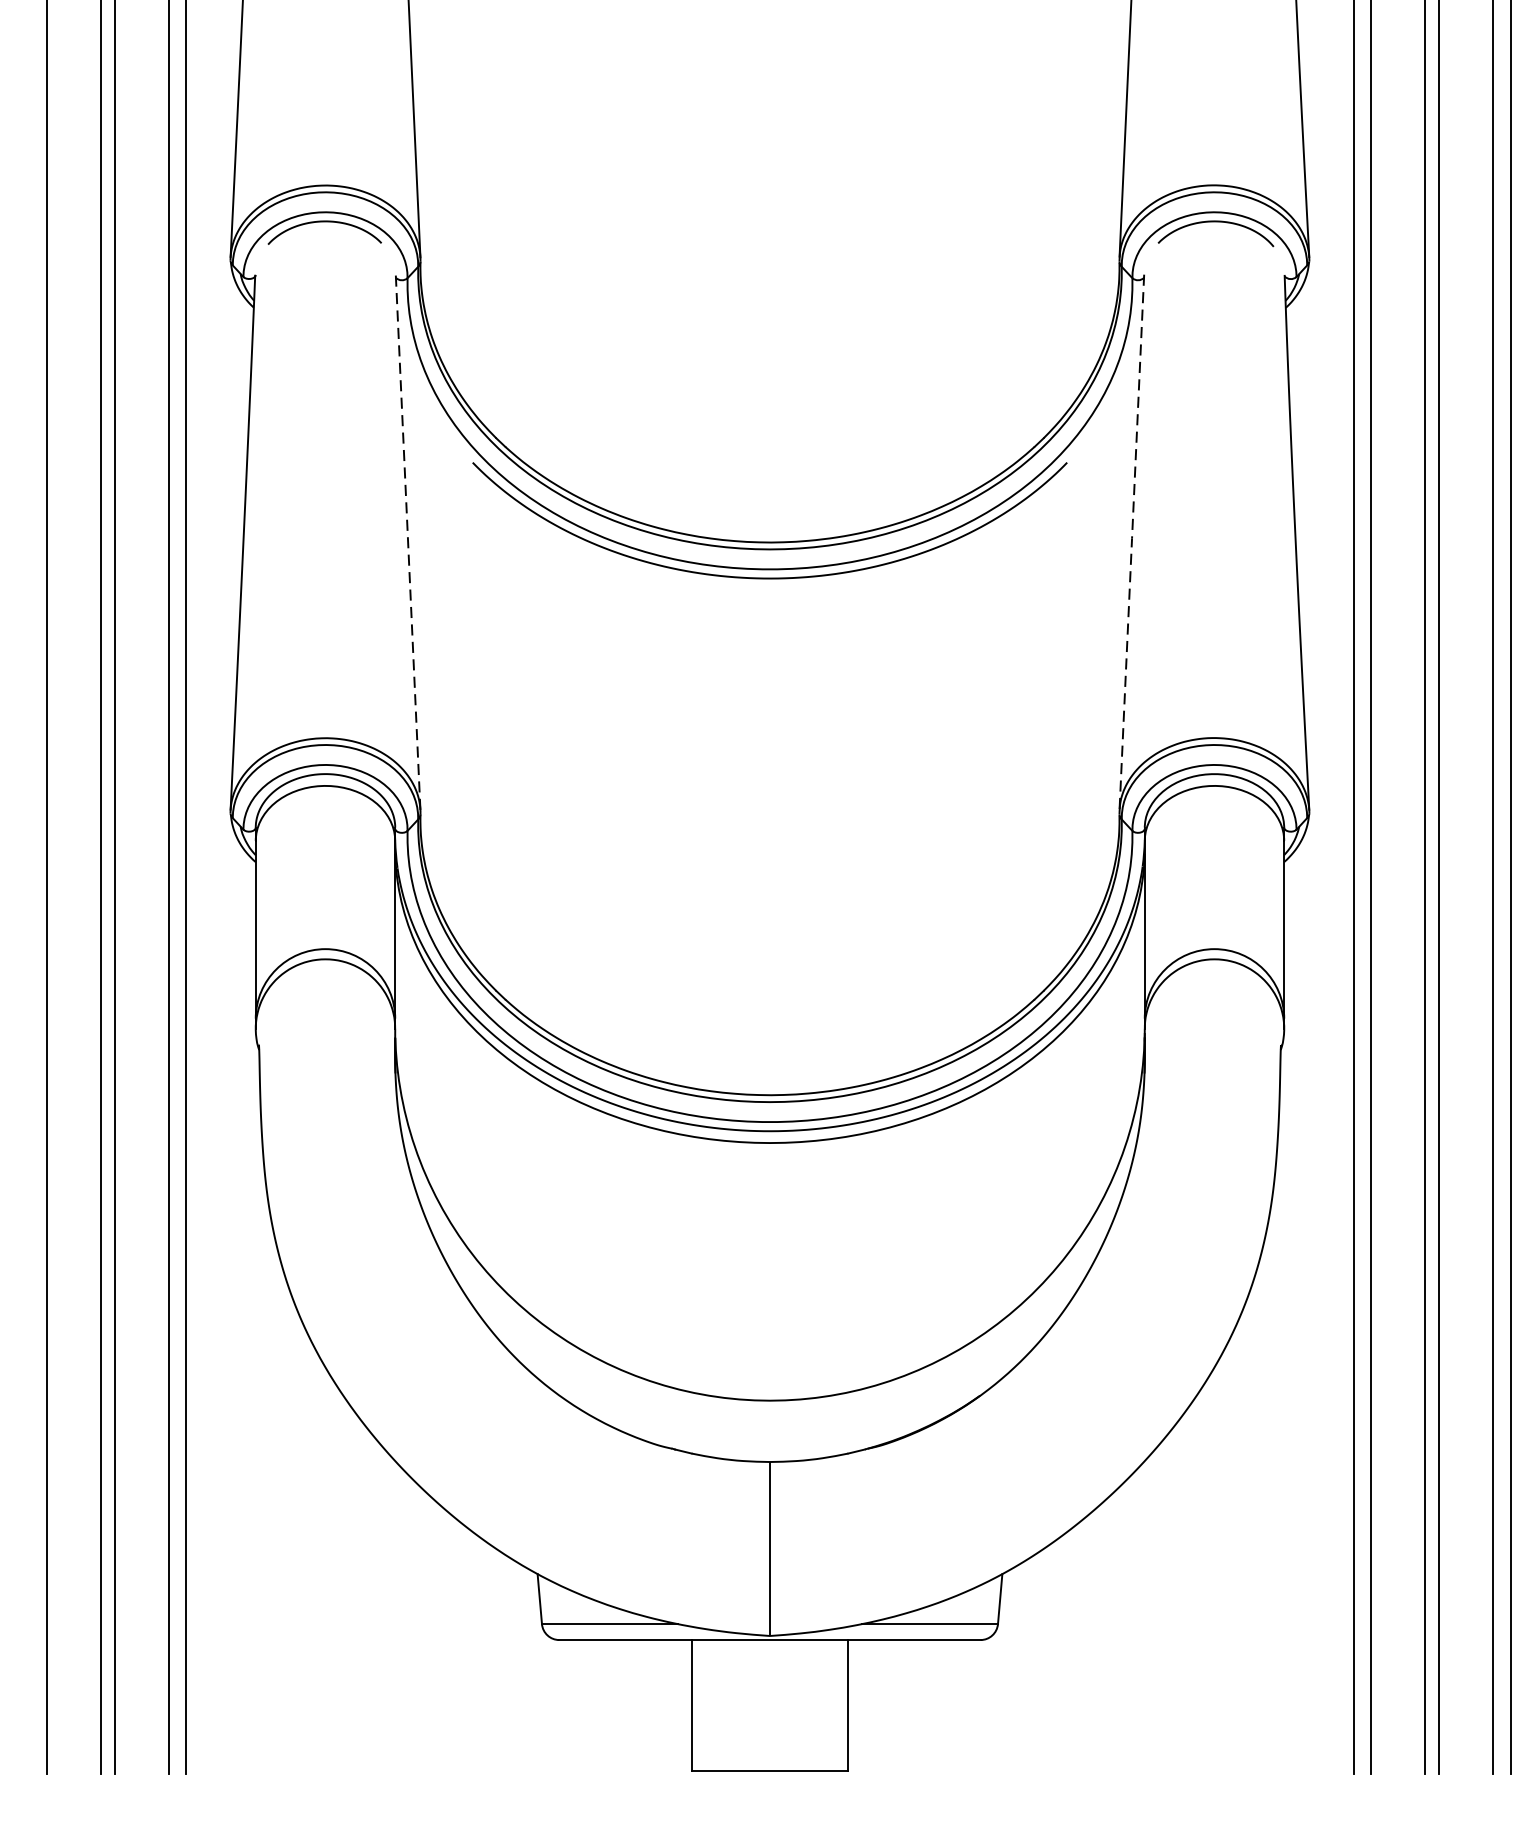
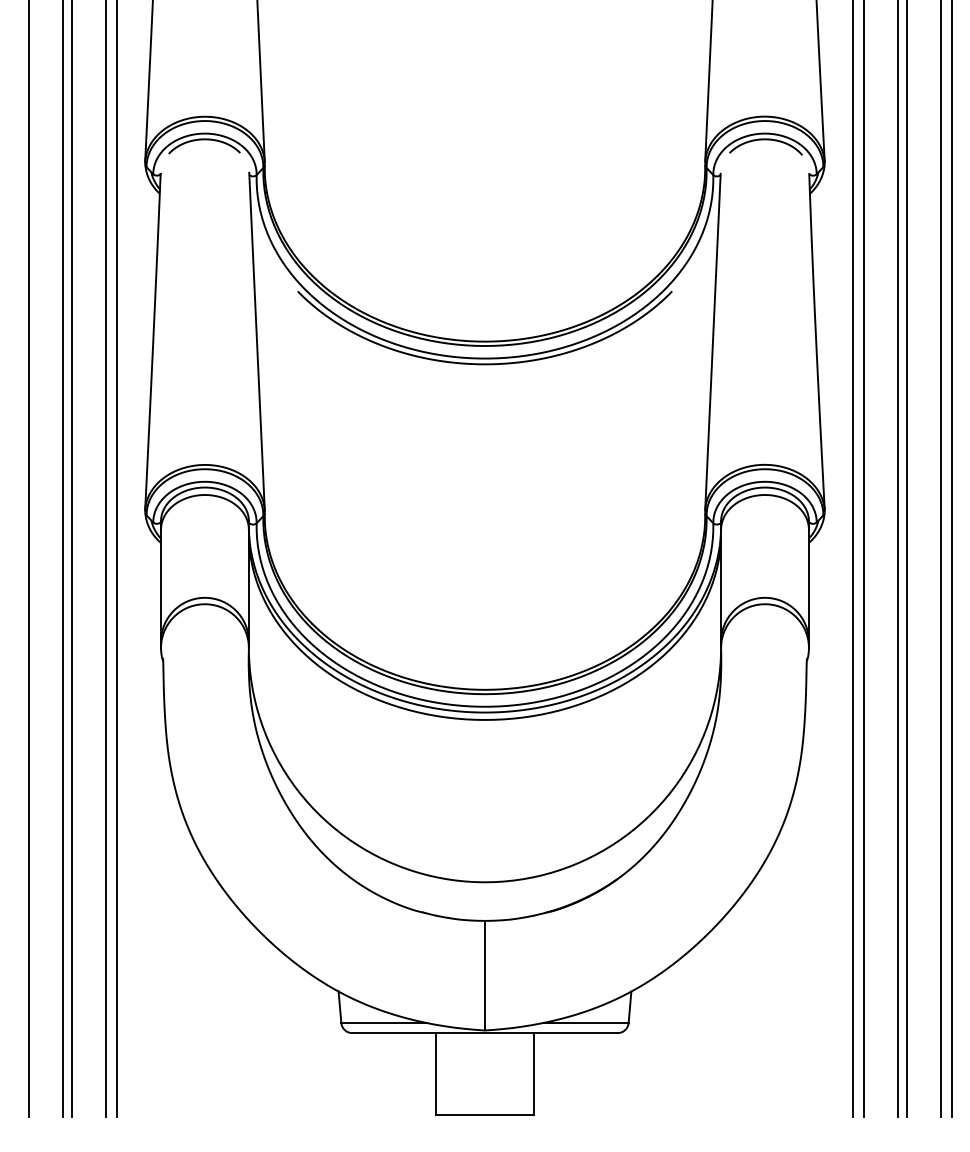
line: (408, 542) -> (257, 341), dashed -> solid
line: (1131, 542) -> (712, 341), dashed -> solid

